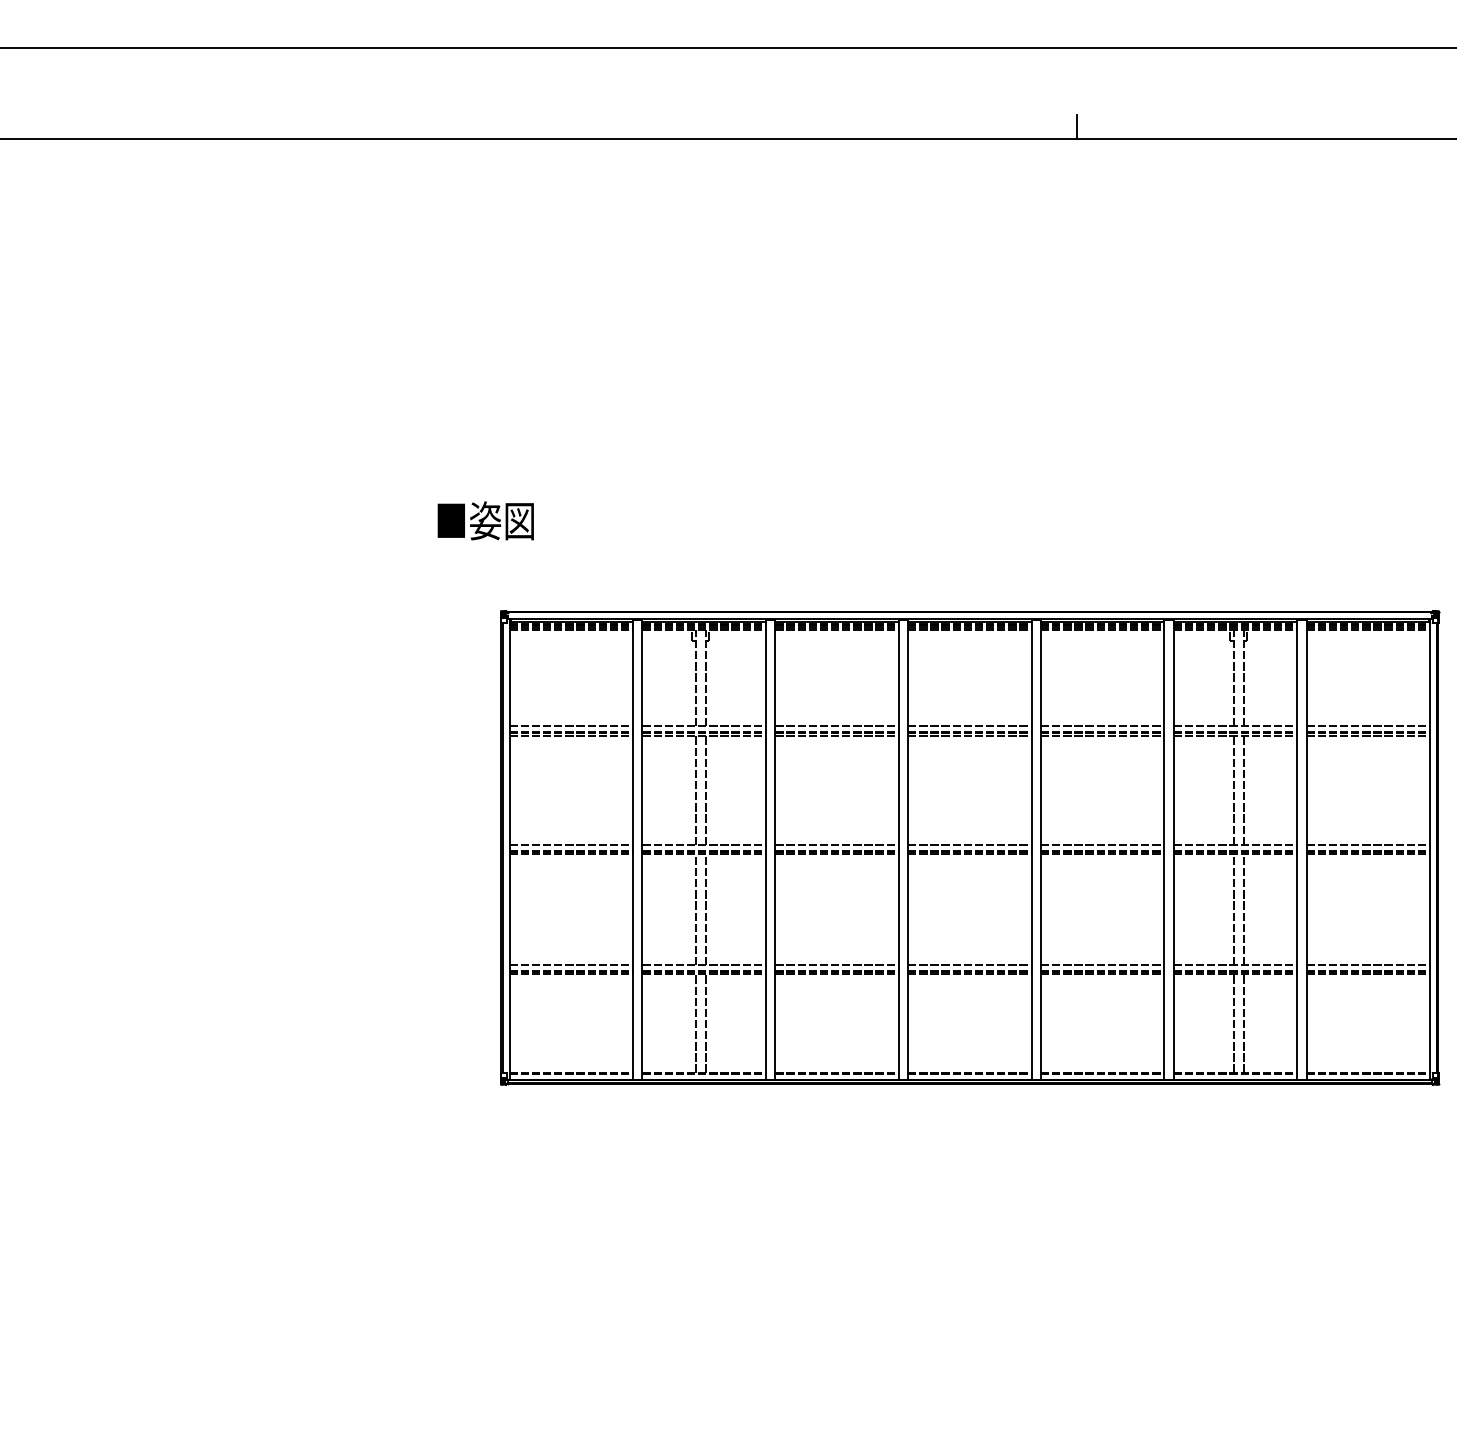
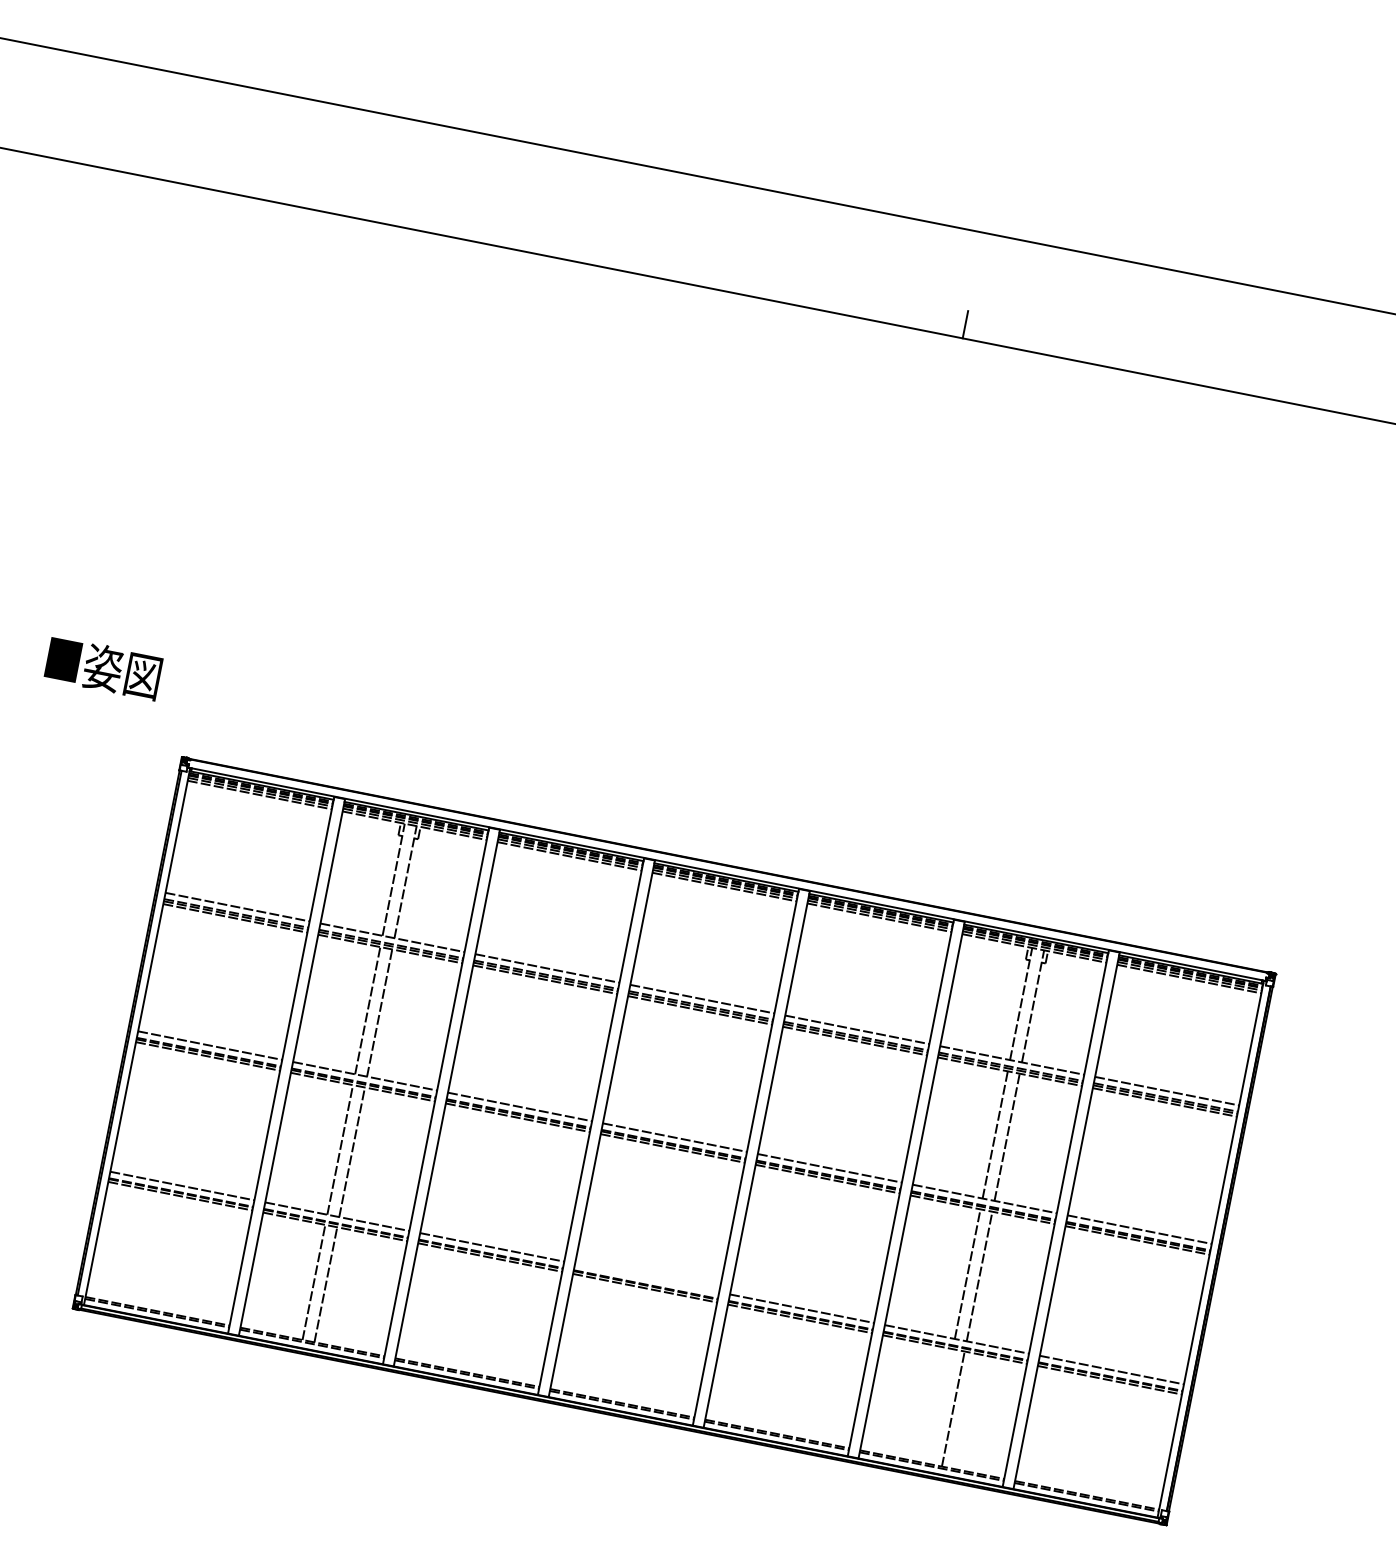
text: (485, 520) -> (103, 667), moved
line: (969, 965) -> (646, 1278), removed
line: (1233, 1023) -> (941, 1406), removed

